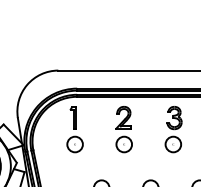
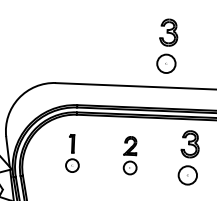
part: (151, 35) -> (167, 46), added
part: (74, 129) -> (72, 153), size x0.7
part: (123, 129) -> (129, 155), size x0.7

